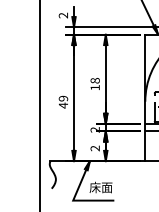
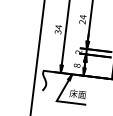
text: (94, 83) -> (82, 19), 18 -> 24
text: (63, 101) -> (58, 29), 49 -> 34
text: (94, 148) -> (76, 65), 2 -> 8

